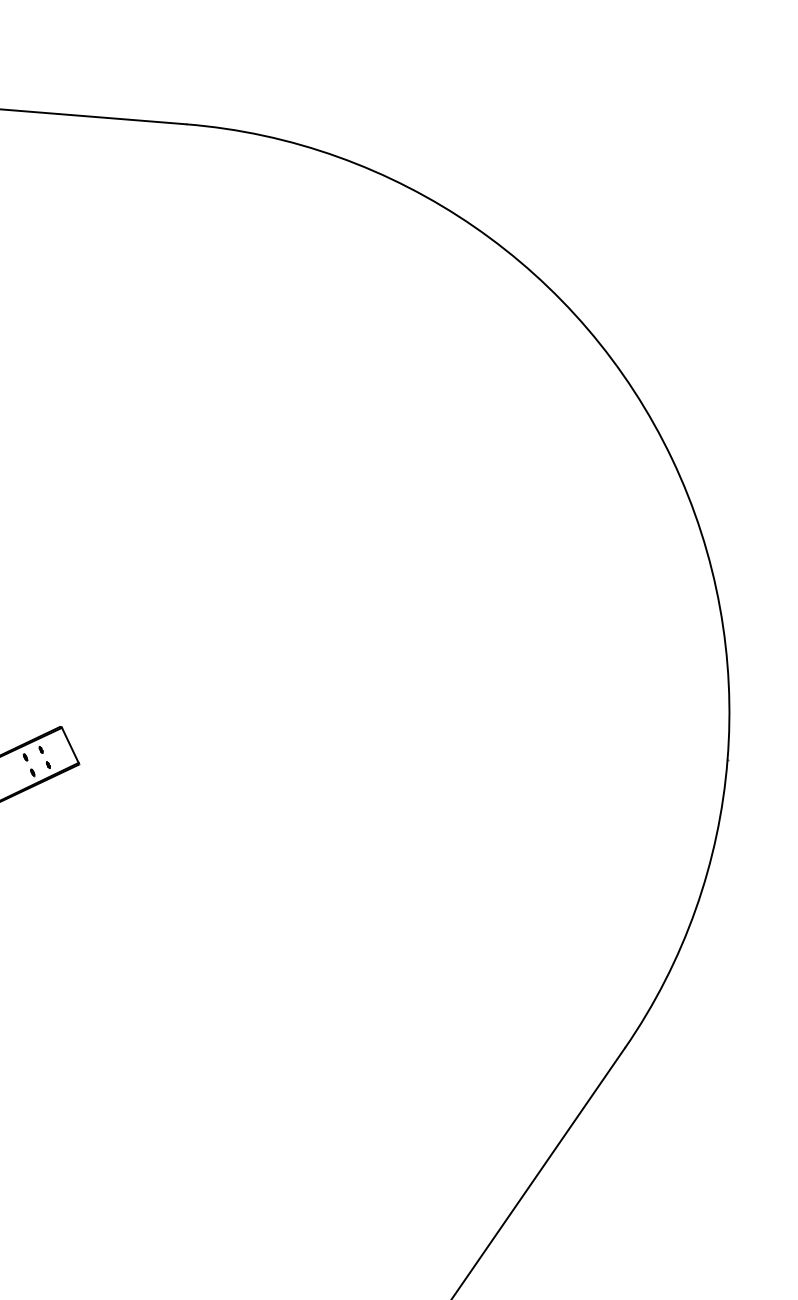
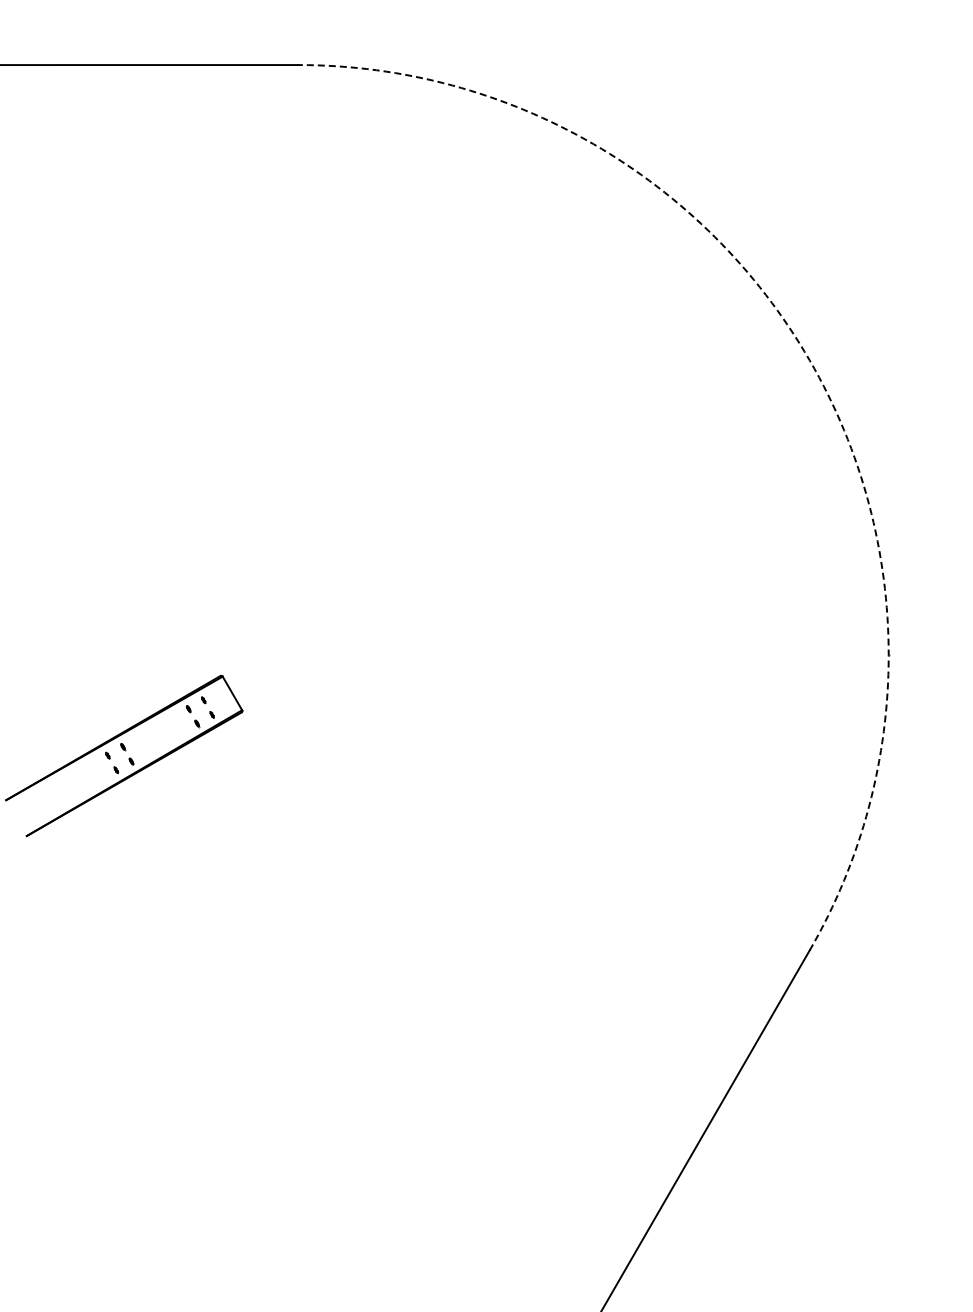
arc: (672, 459) -> (809, 360), solid -> dashed

